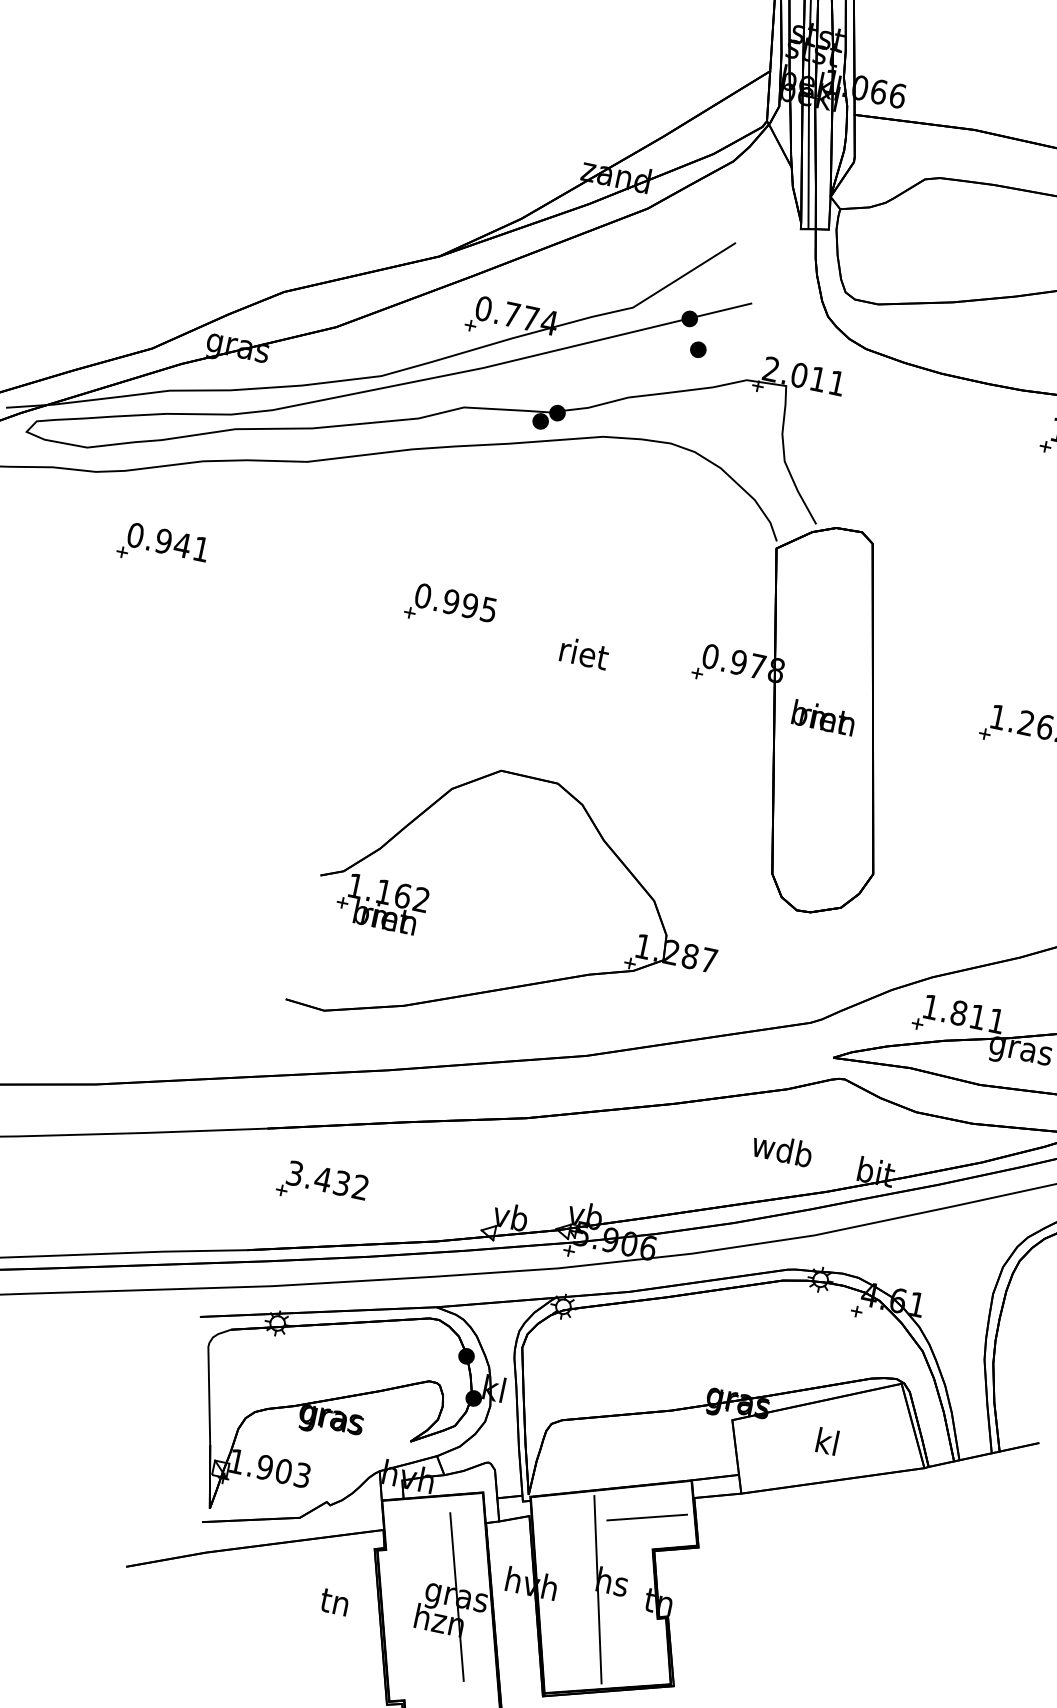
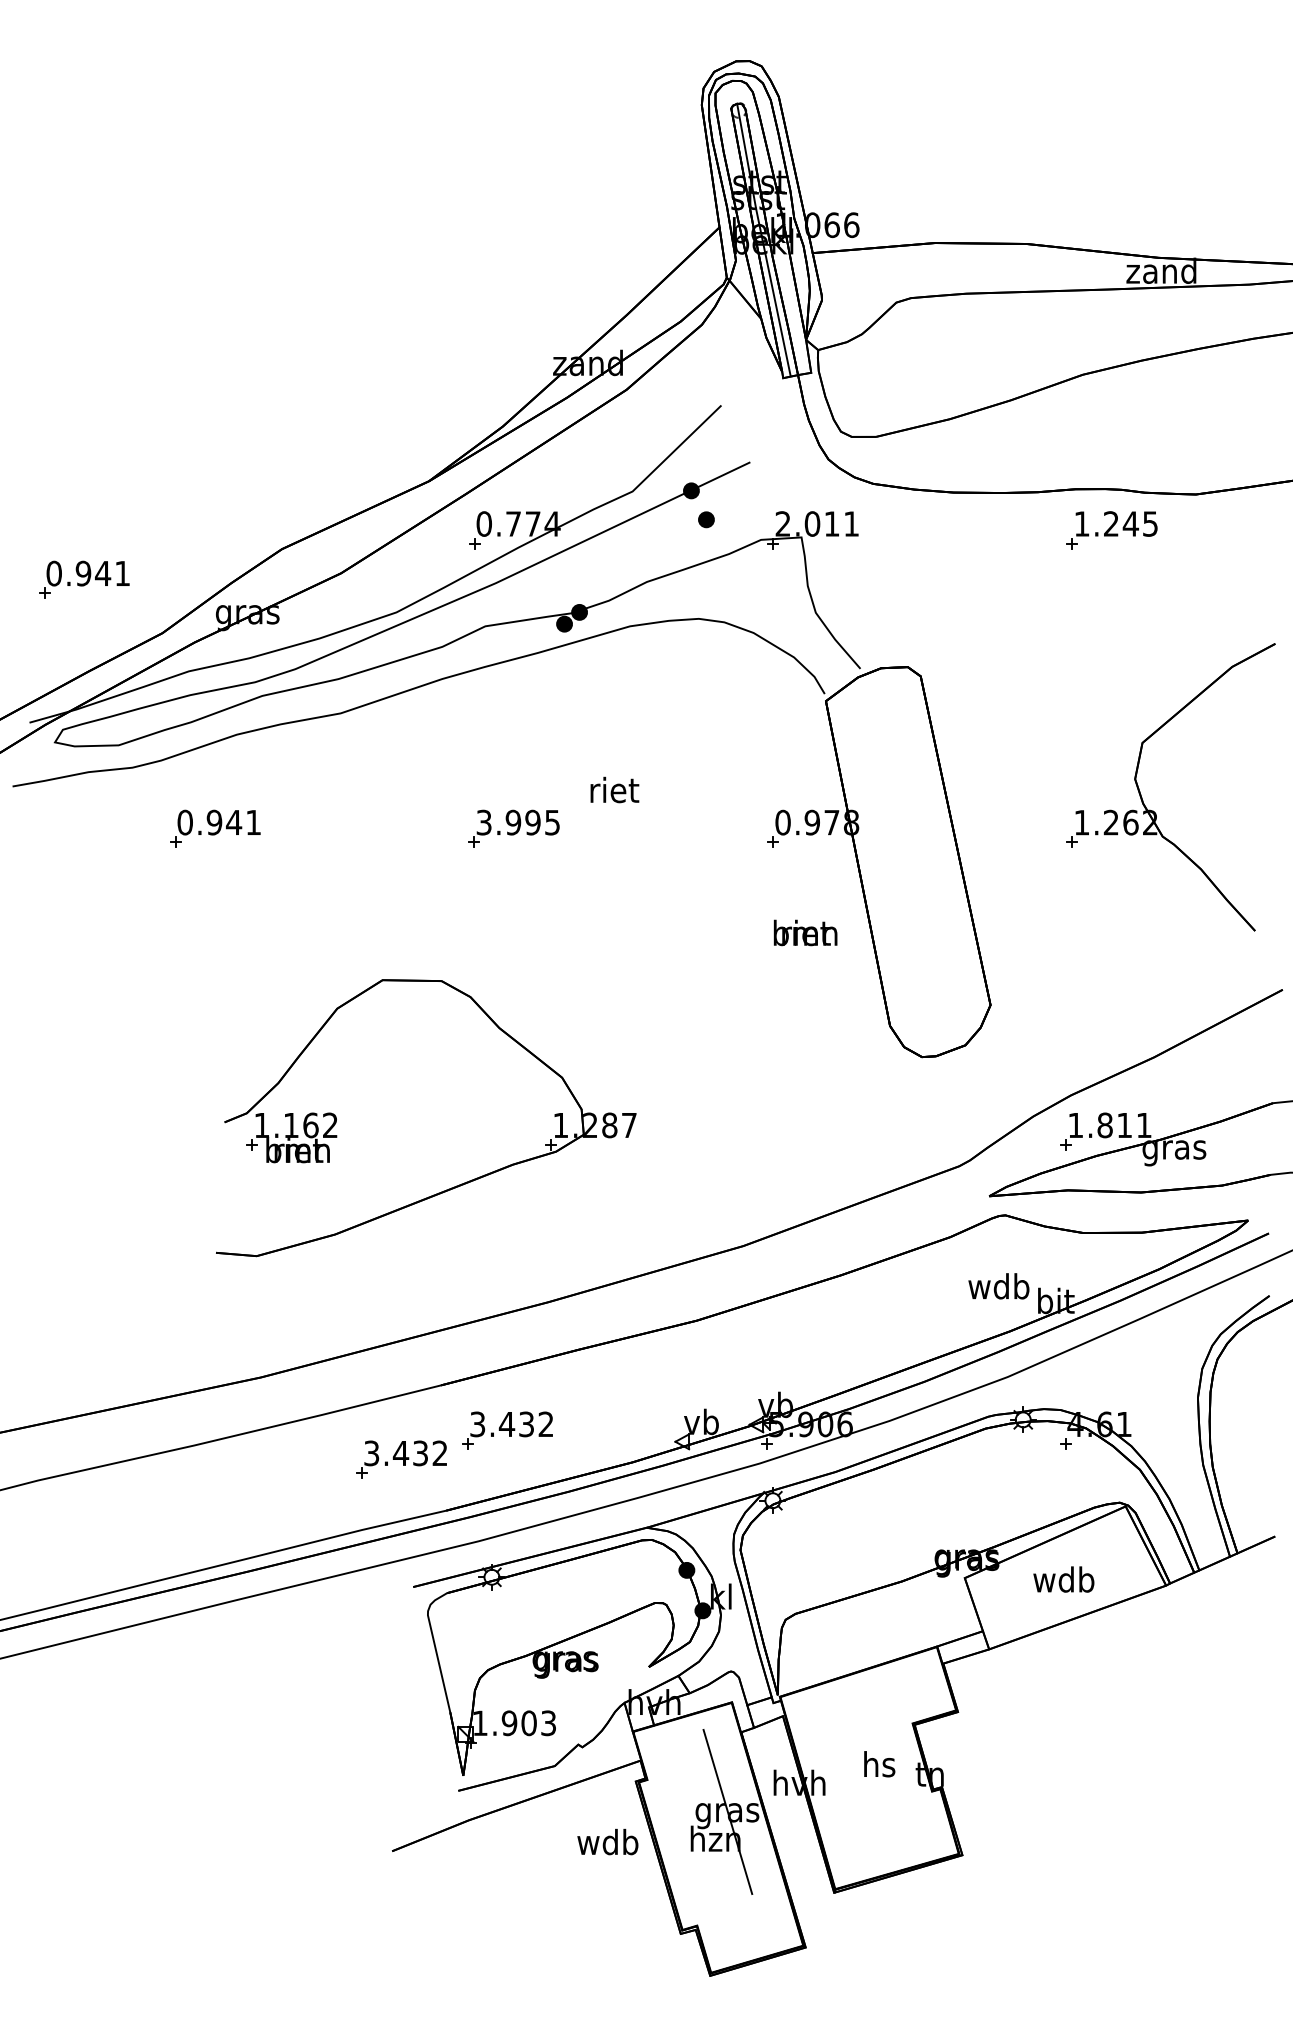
part: (87, 281) -> (84, 579), added
text: (422, 595) -> (483, 822), 0.995 -> 3.995
text: (584, 652) -> (614, 789), moved
text: (823, 717) -> (805, 932), moved
part: (522, 984) -> (448, 1188), moved
text: (781, 1149) -> (998, 1286), moved
part: (214, 1191) -> (401, 1459), added
text: (826, 1441) -> (1063, 1579), kl -> wdb
line: (647, 1517) -> (900, 1692), removed
line: (597, 1589) -> (866, 1774), removed
text: (335, 1601) -> (607, 1841), tn -> wdb

